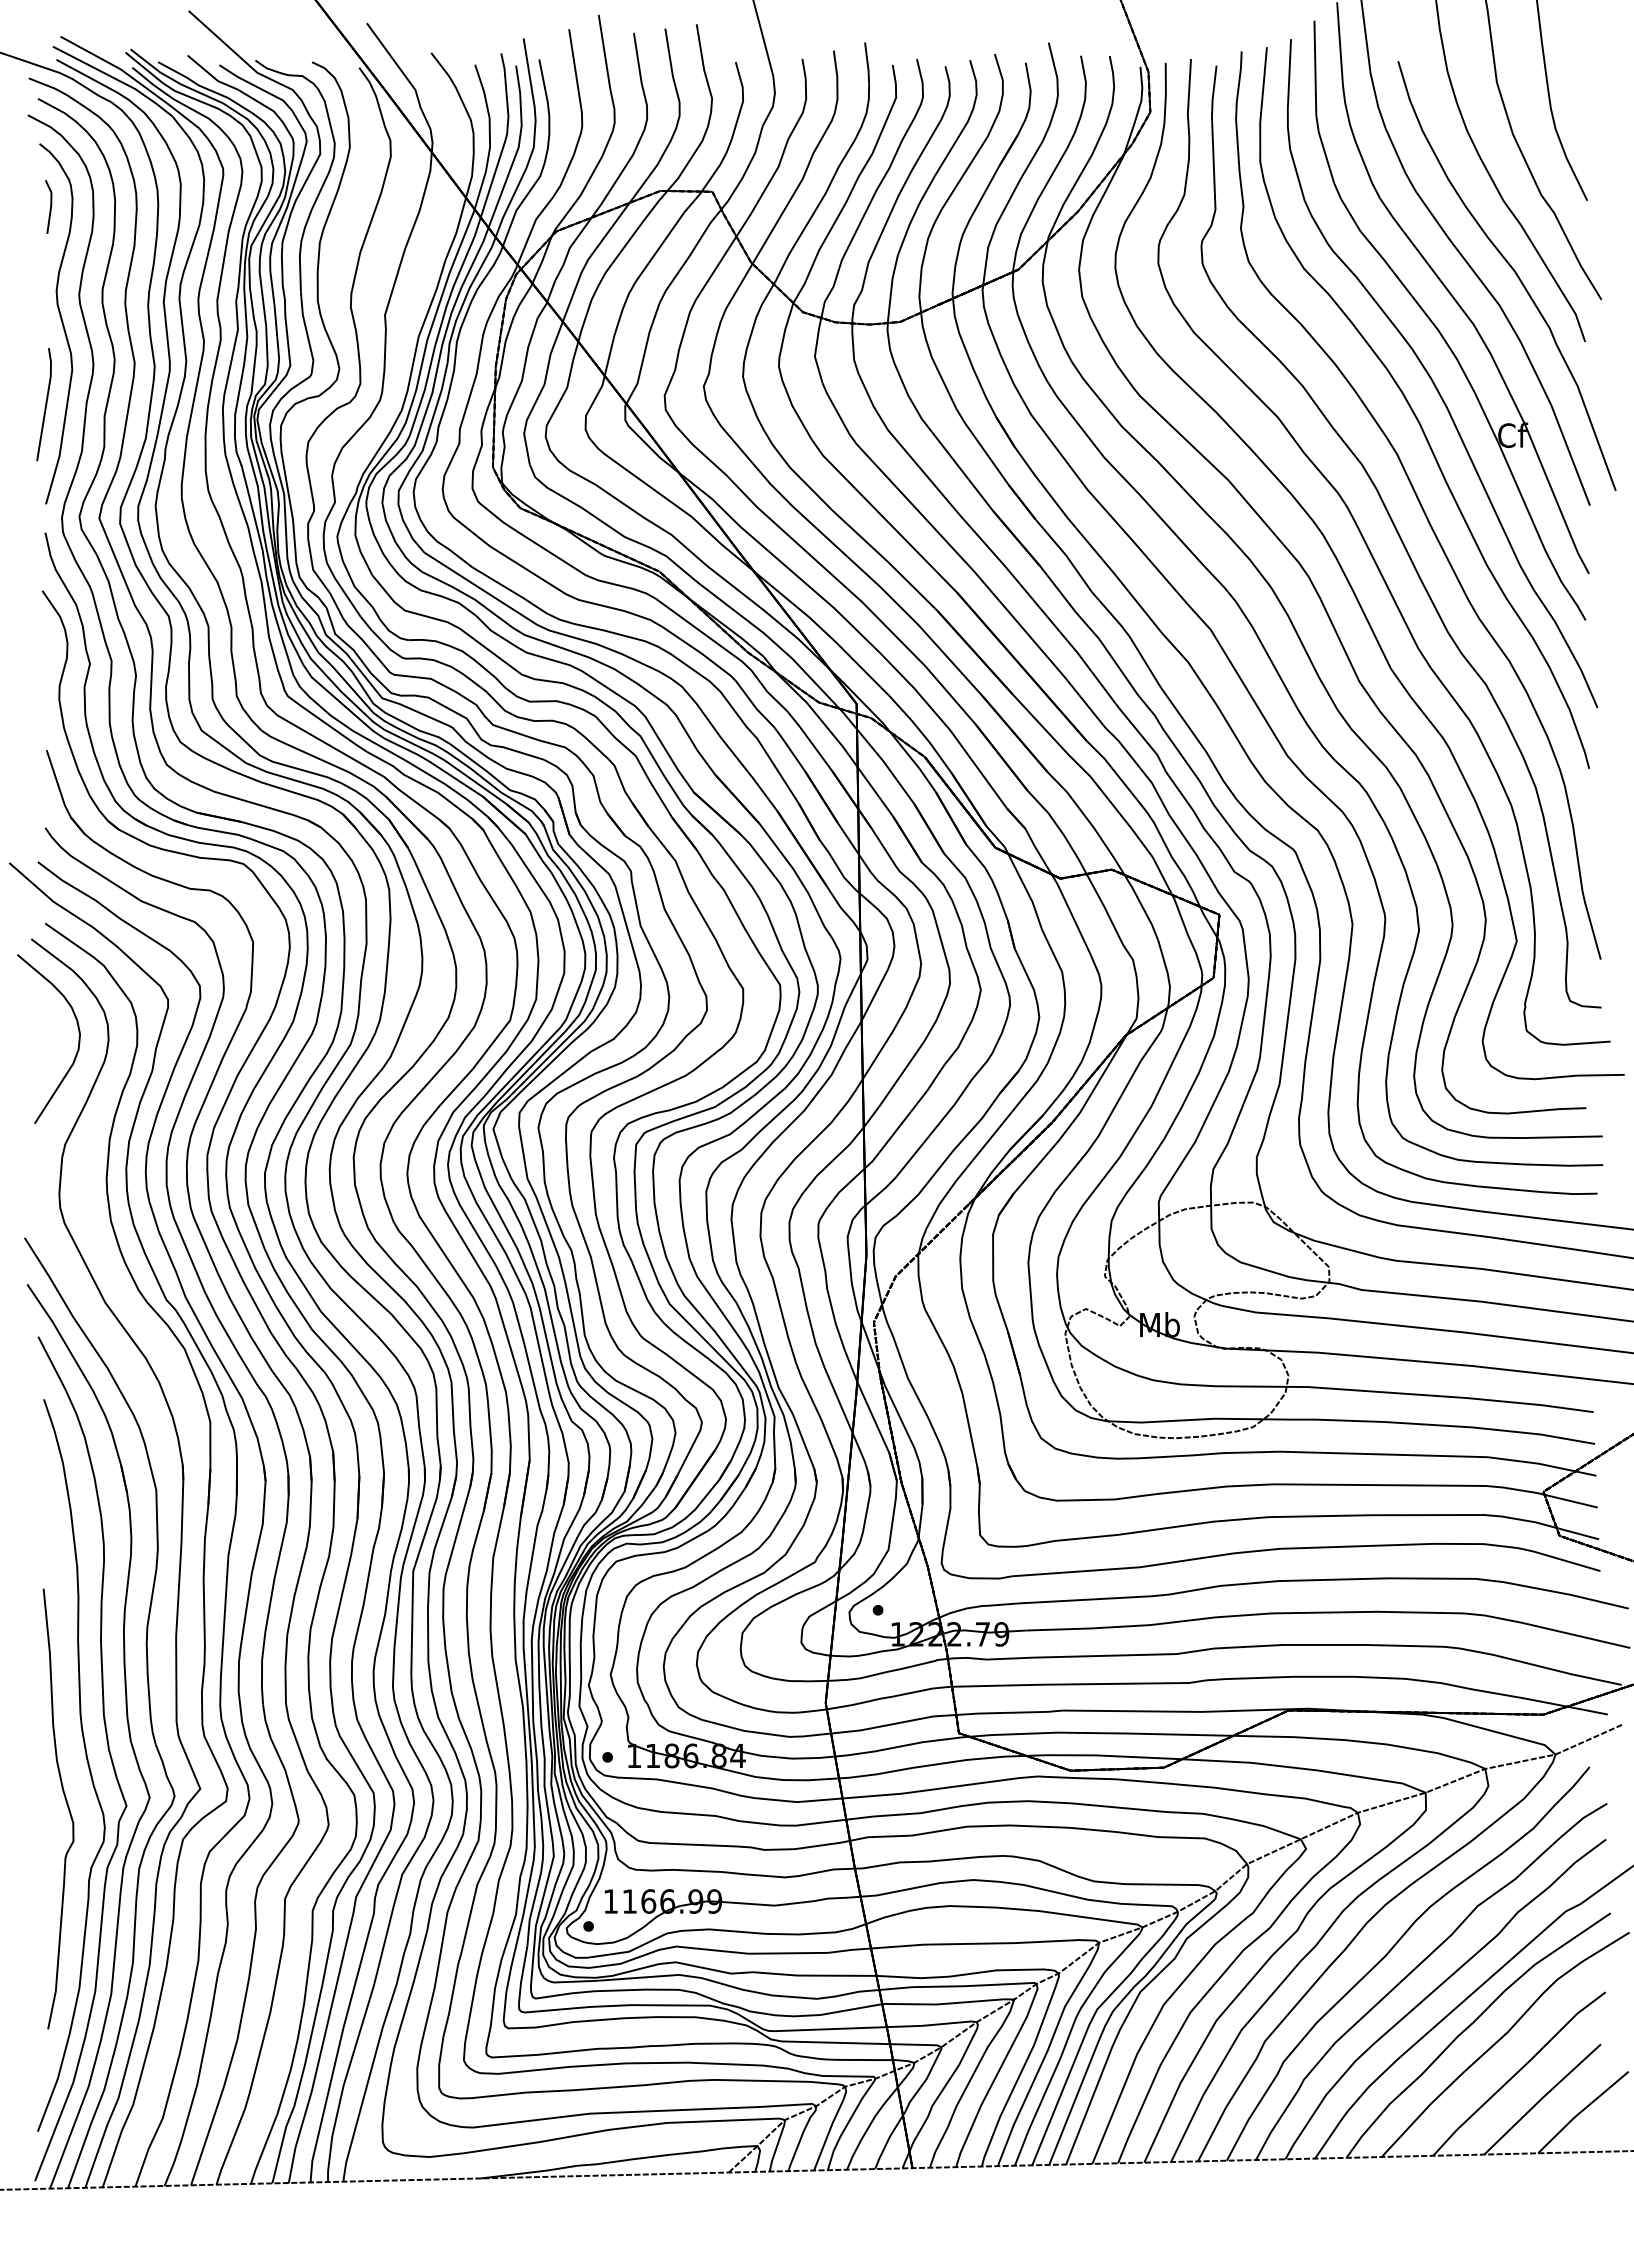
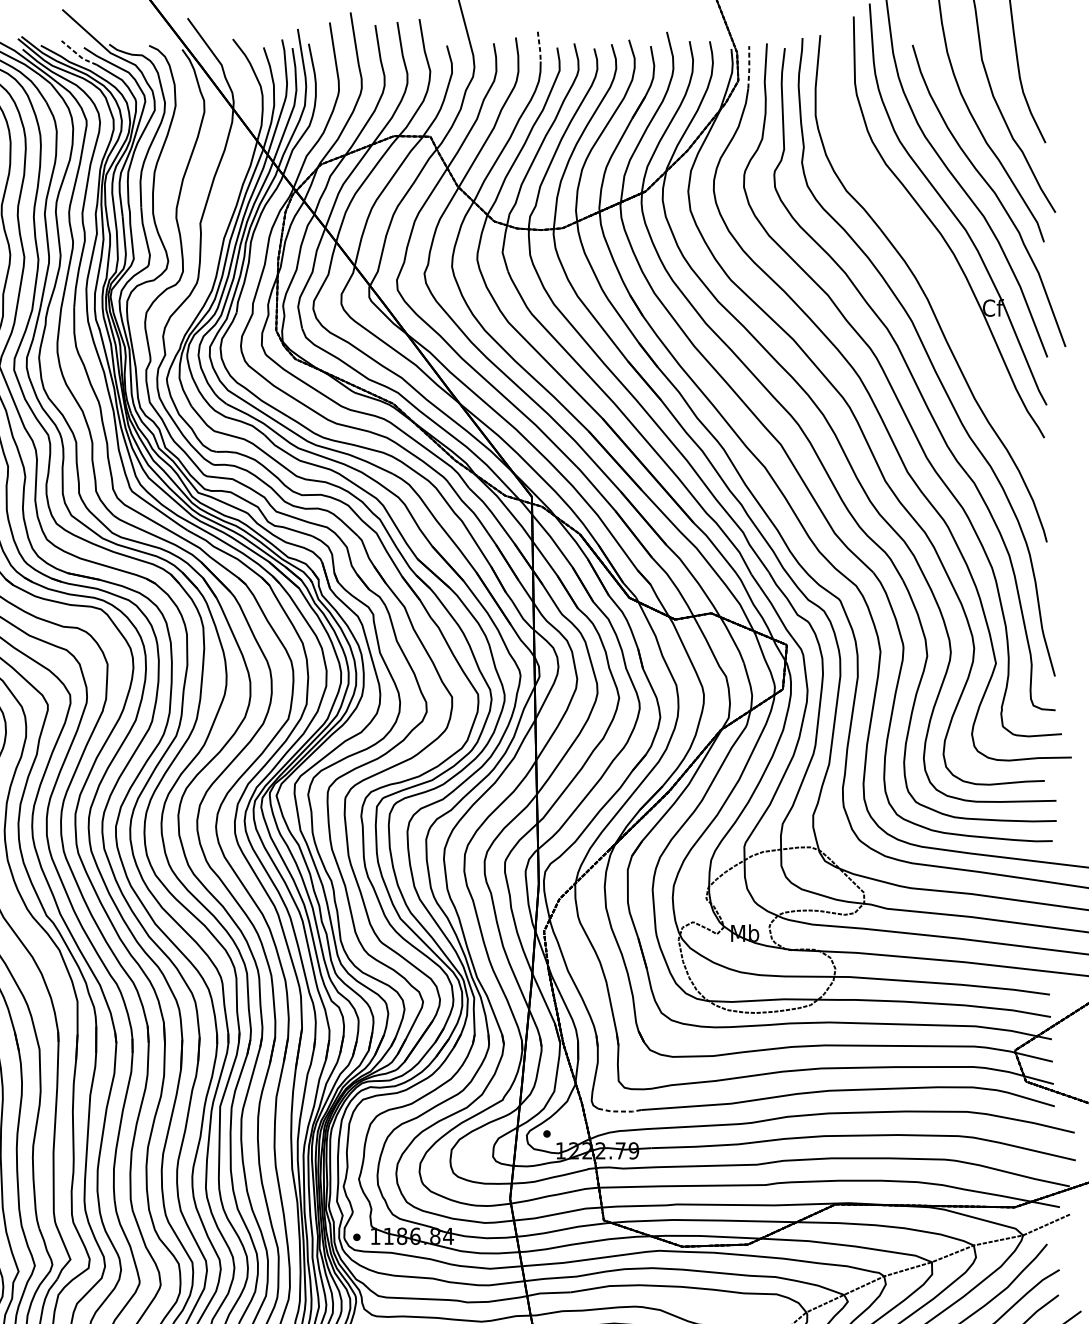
line: (867, 64) -> (539, 47), solid -> dashed
line: (211, 75) -> (78, 54), solid -> dashed
line: (1165, 93) -> (749, 67), solid -> dashed
curve: (1432, 378) -> (936, 268), removed
line: (982, 1578) -> (620, 1111), solid -> dashed

